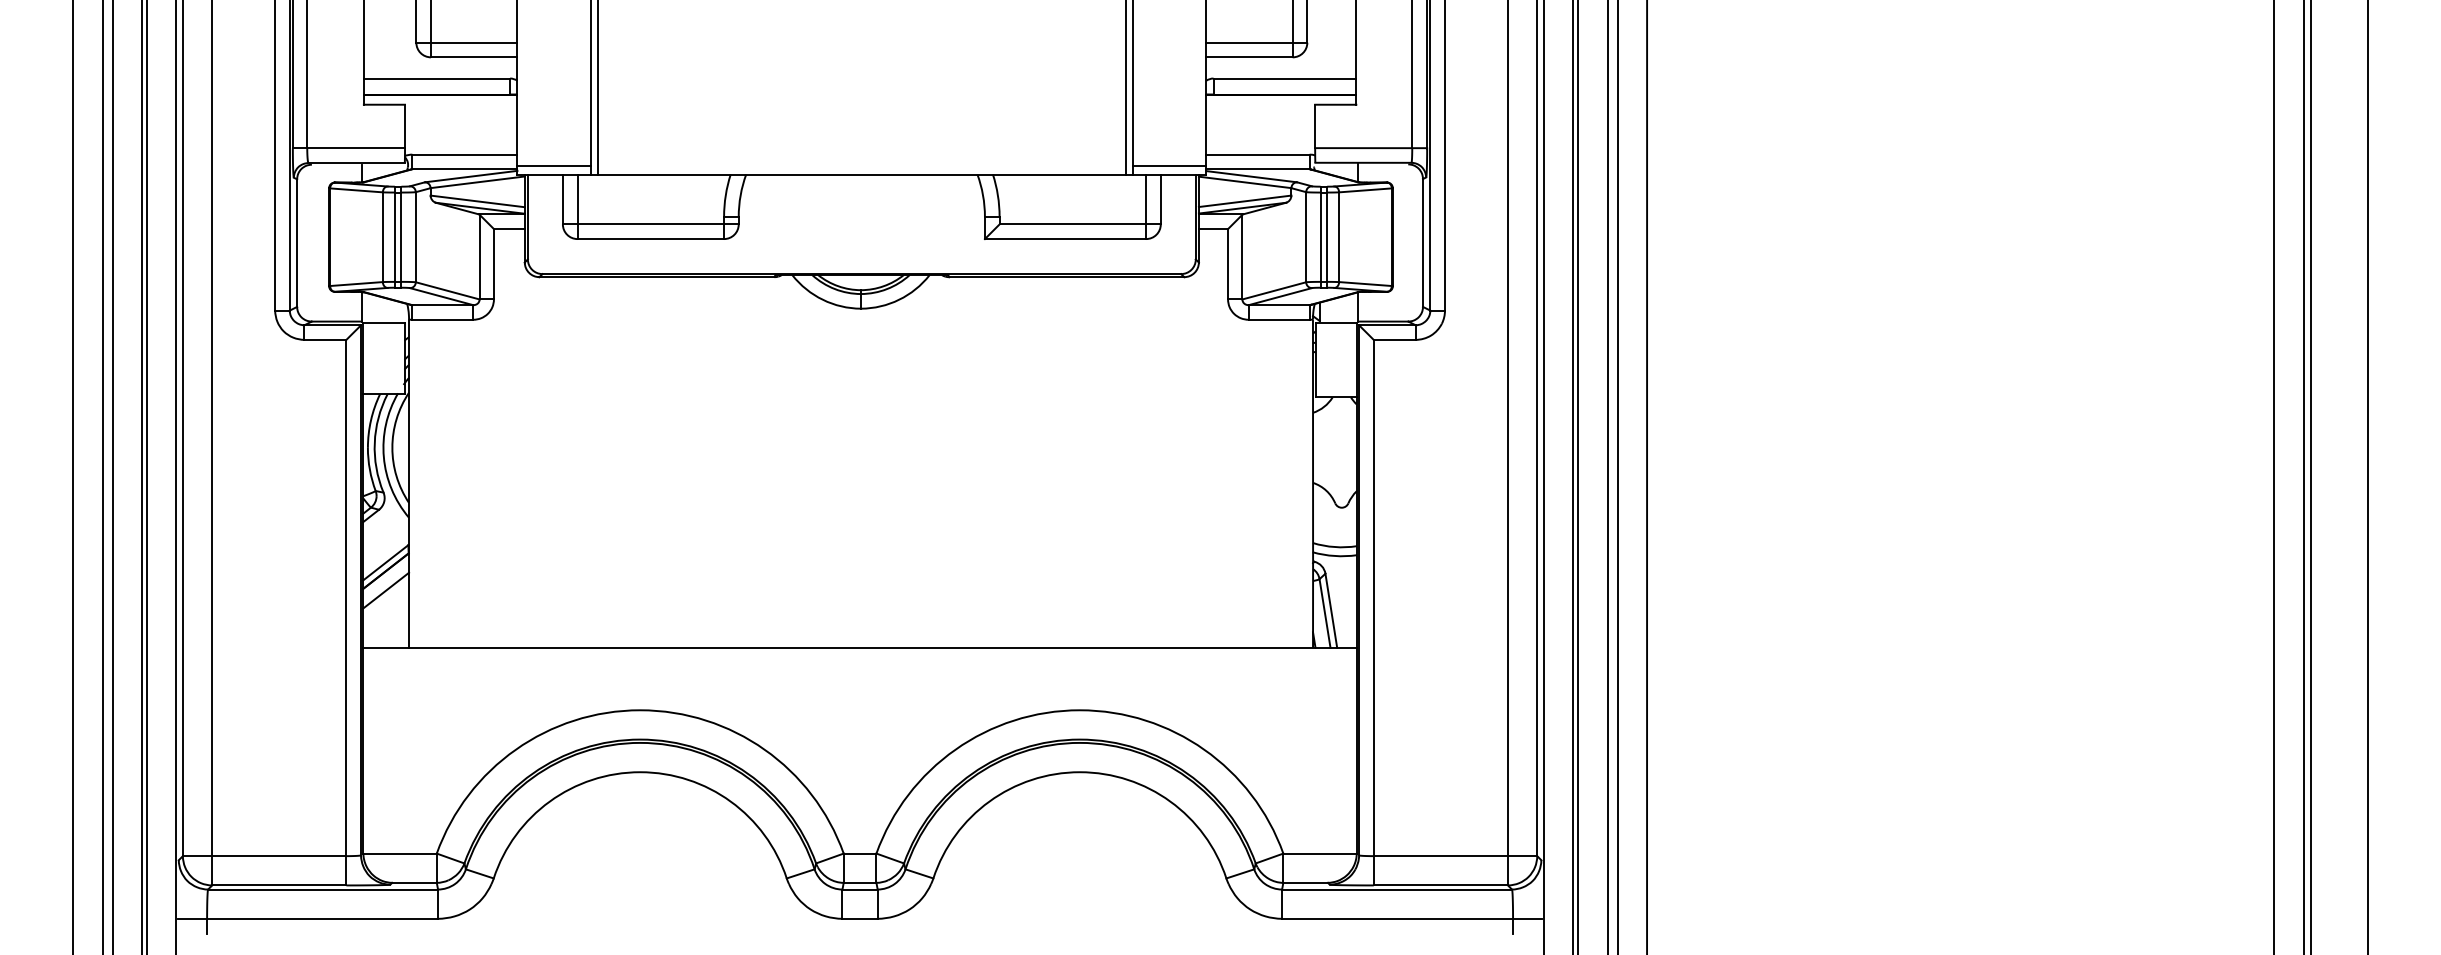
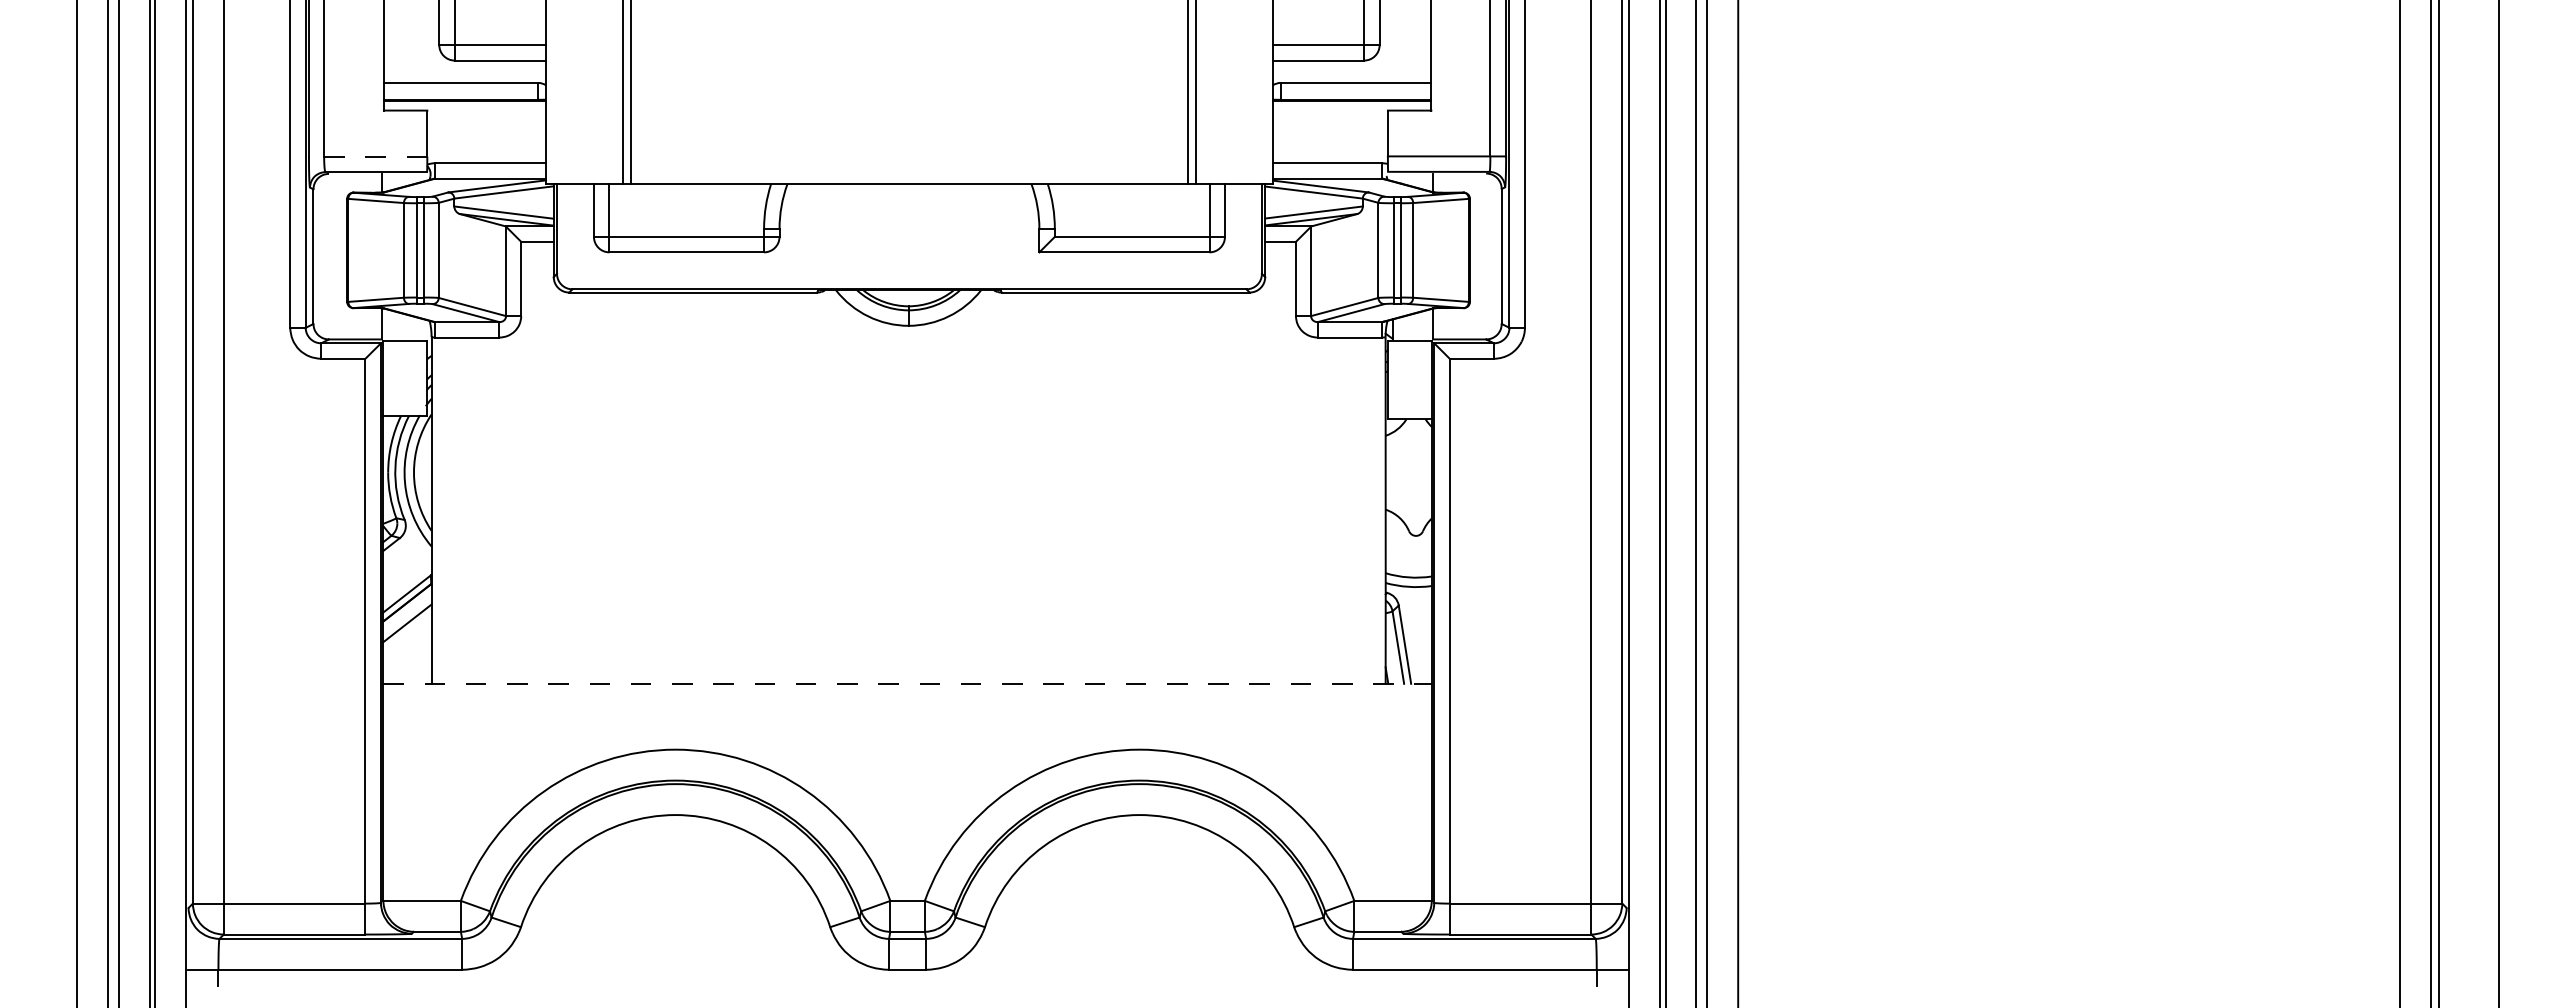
line: (348, 148) -> (367, 156), solid -> dashed
line: (553, 165) -> (584, 174), removed
line: (1168, 165) -> (1233, 174), removed
line: (860, 647) -> (908, 683), solid -> dashed

